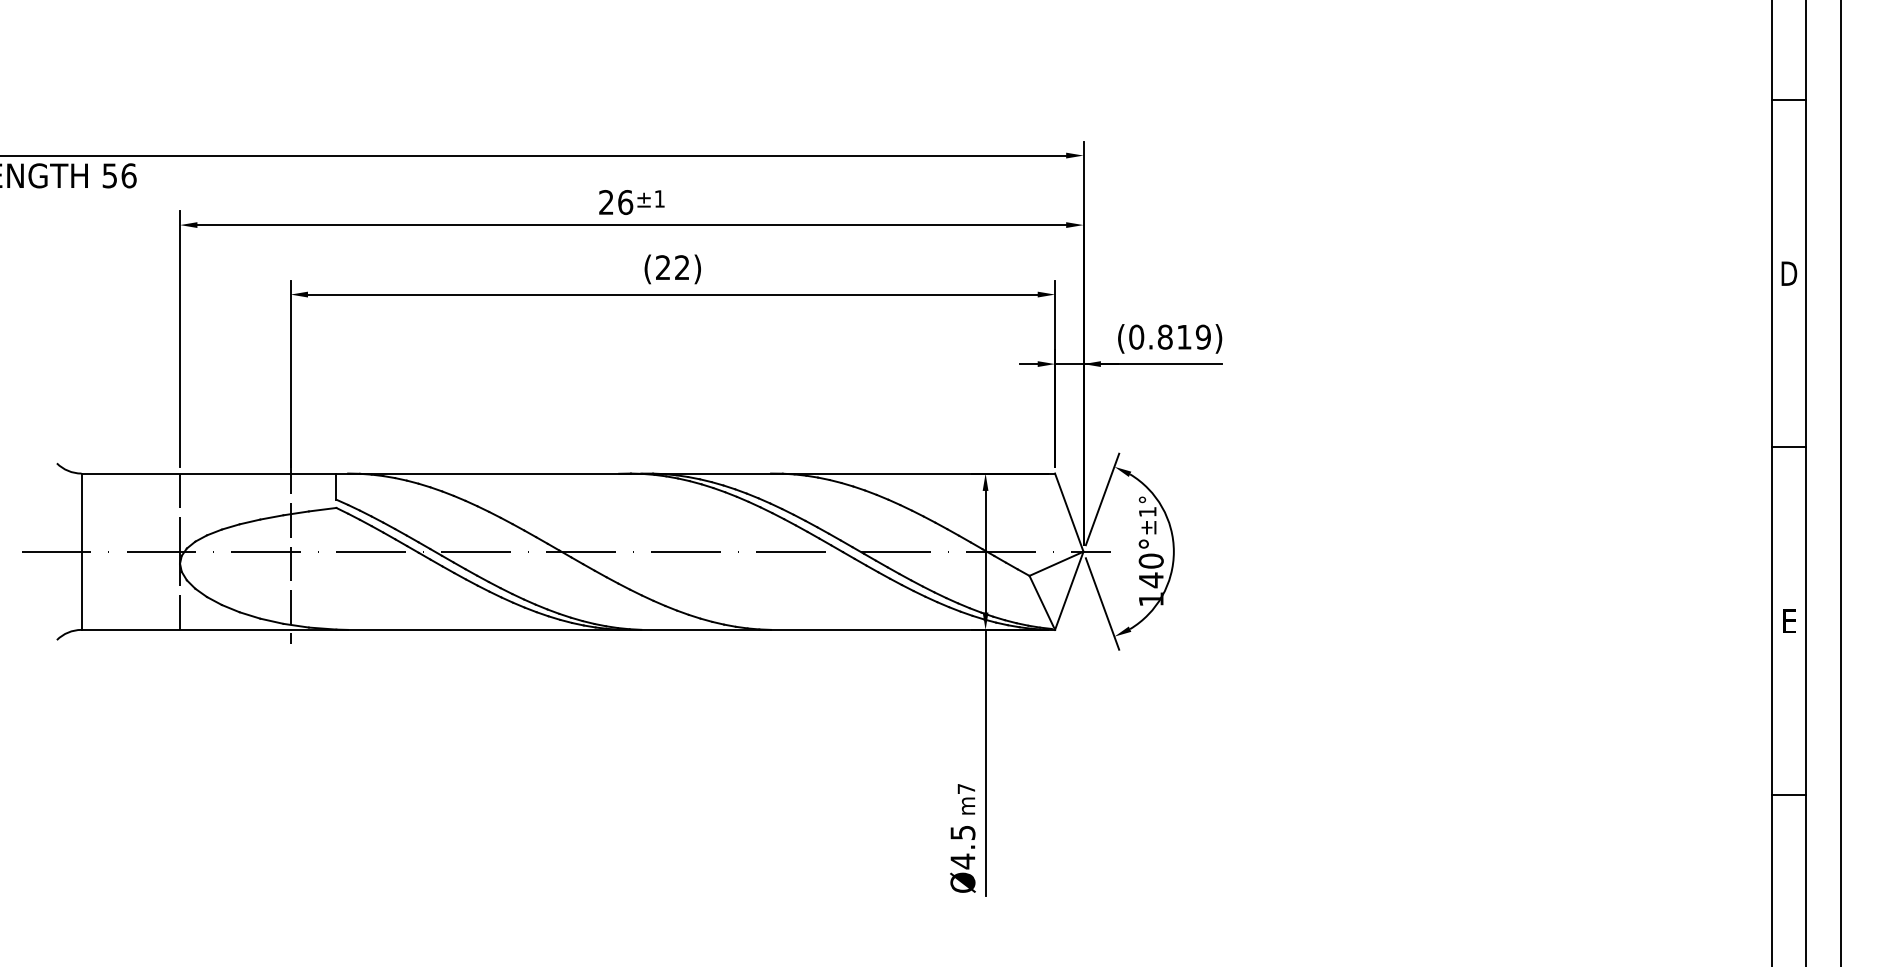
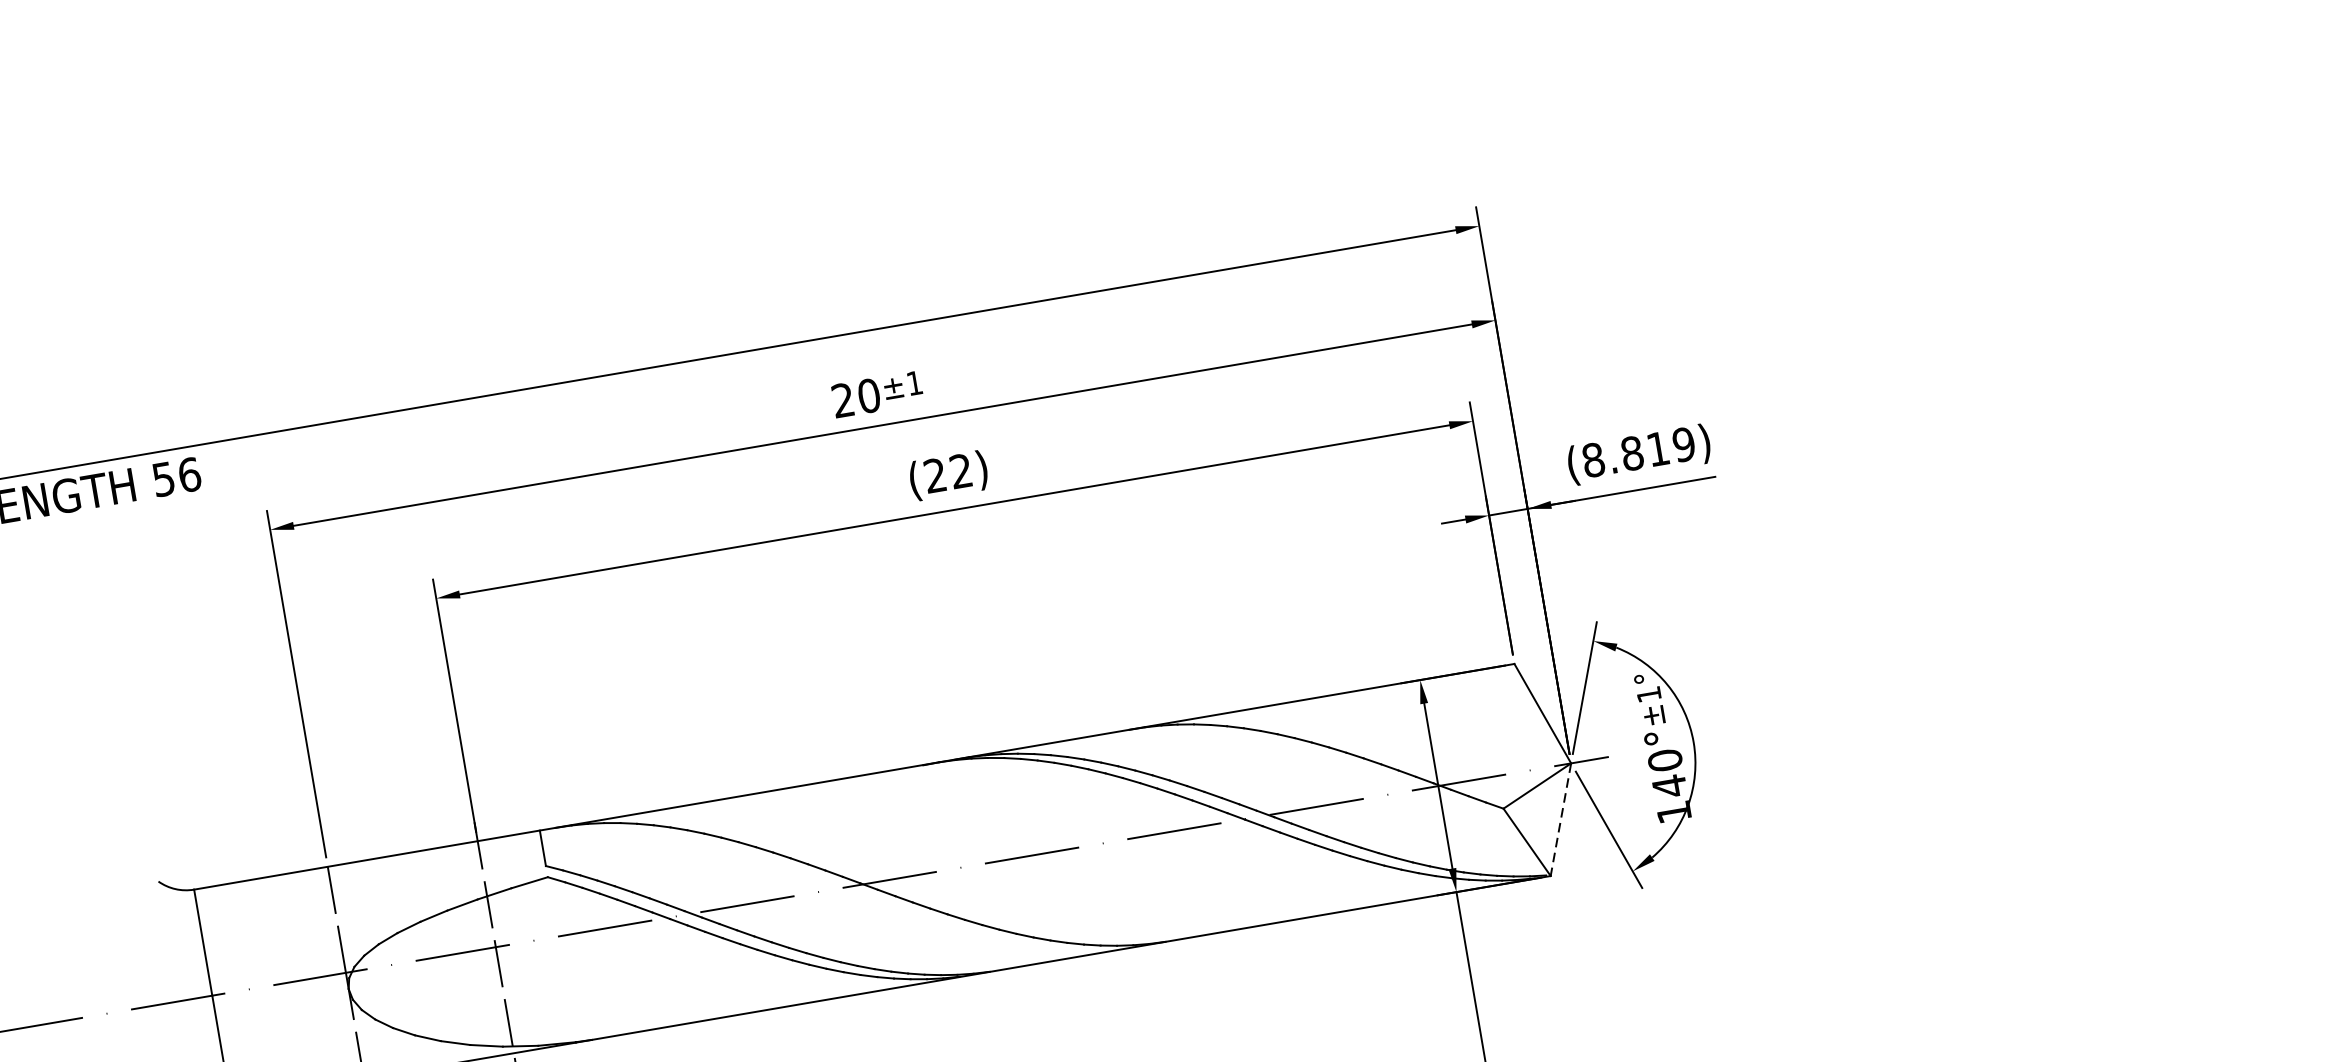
text: (625, 202) -> (869, 395), 26 -> 20
text: (1136, 337) -> (1593, 460), (0.819) -> (8.819)
line: (1069, 590) -> (1561, 819), solid -> dashed

